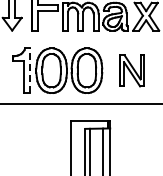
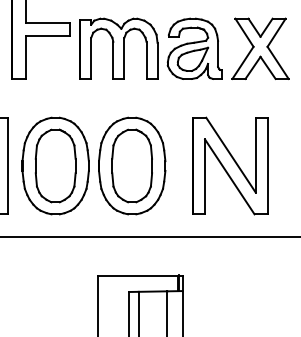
line: (29, 70) -> (7, 165), dashed -> solid
part: (132, 70) -> (230, 165), size x1.43

